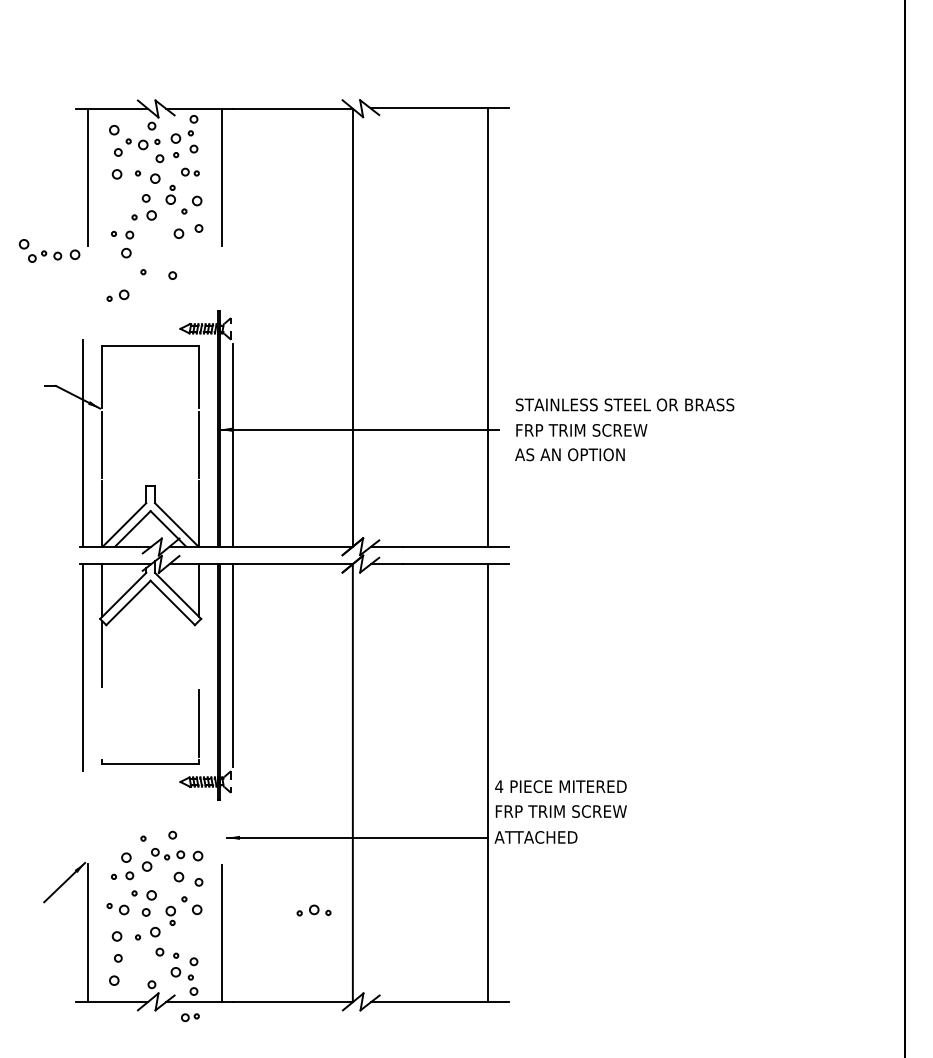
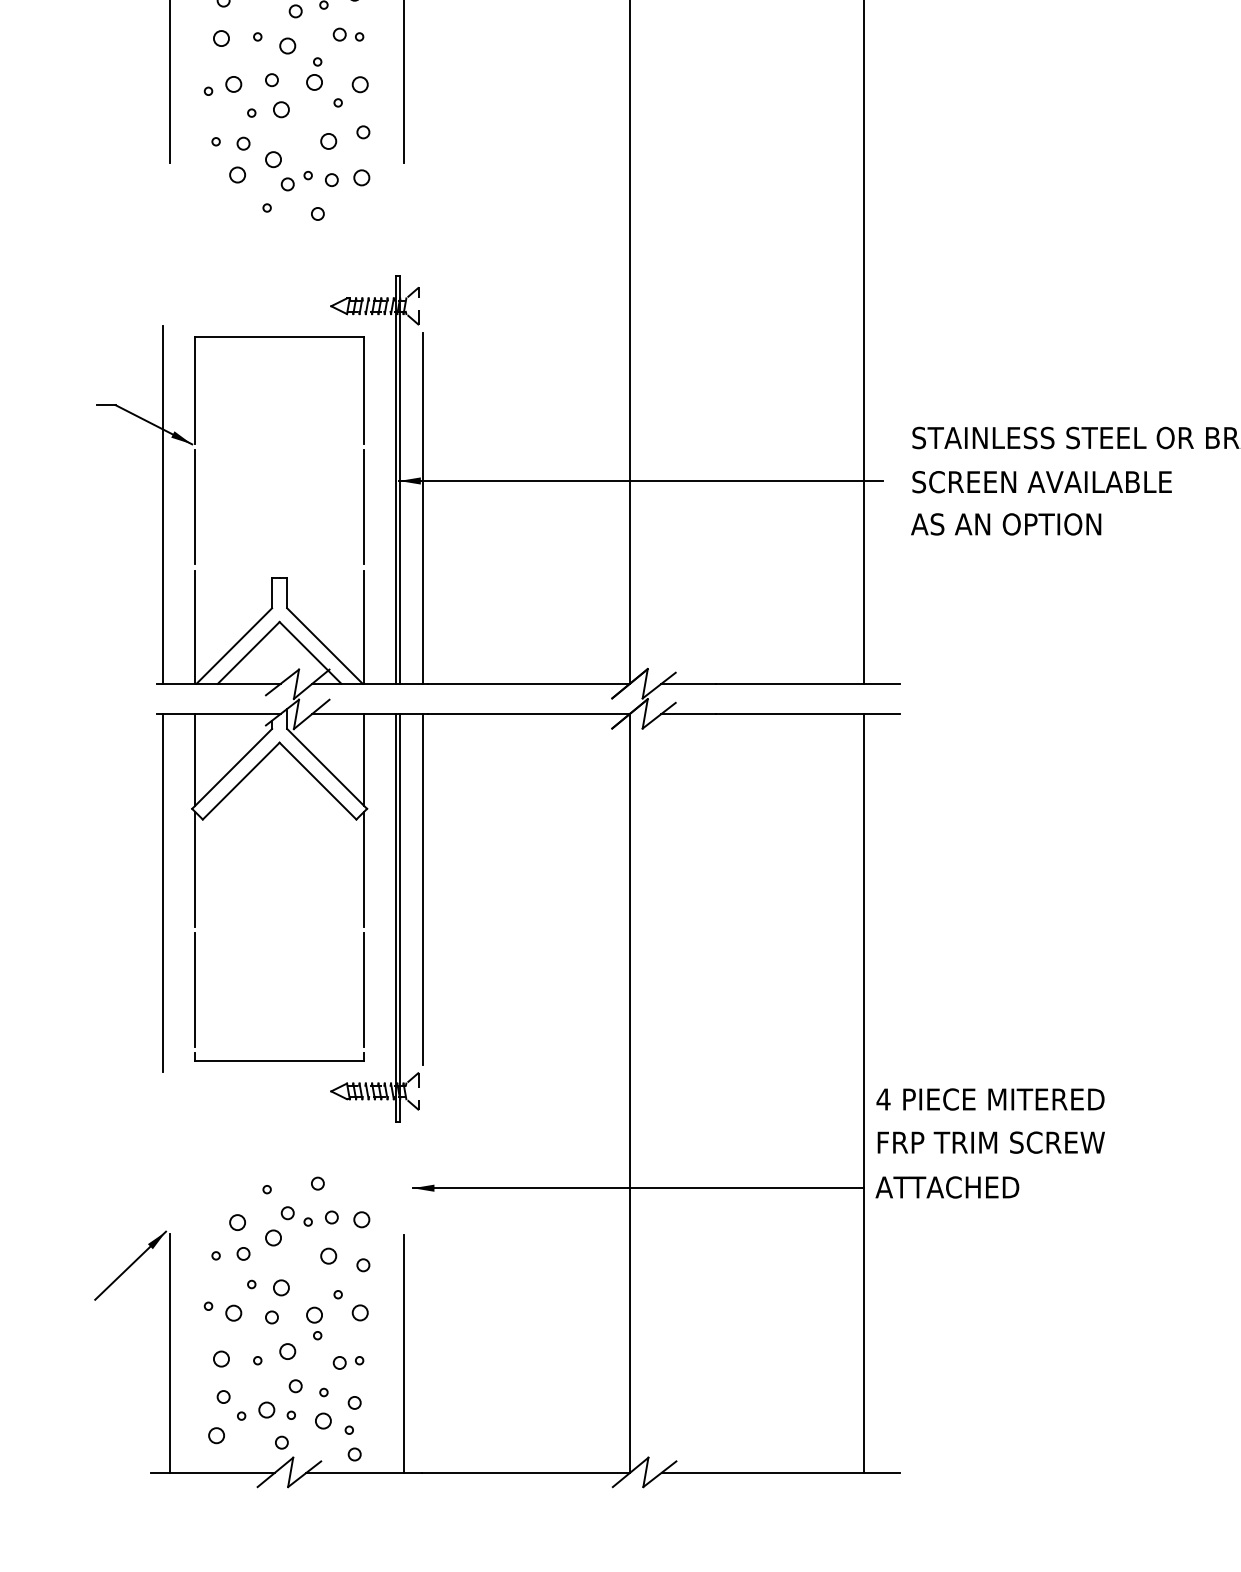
part: (49, 250) -> (317, 170), moved
part: (117, 295) -> (222, 85), moved
text: (590, 430) -> (1041, 482), FRP TRIM SCREW -> SCREEN AVAILABLE
line: (199, 653) -> (364, 868), added
line: (101, 723) -> (194, 990), added
part: (313, 910) -> (265, 1411), moved
part: (190, 1017) -> (348, 1362), moved

